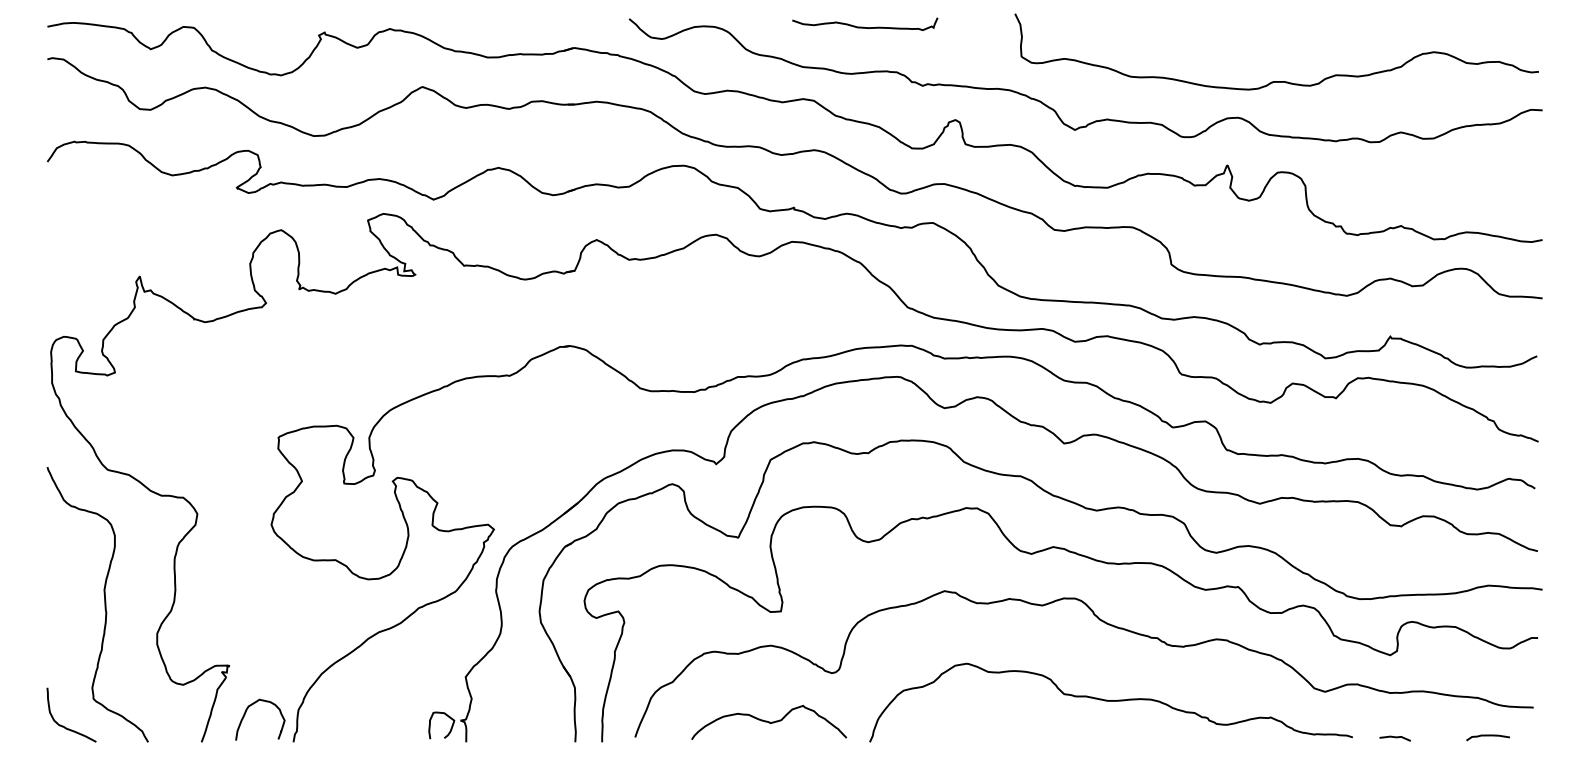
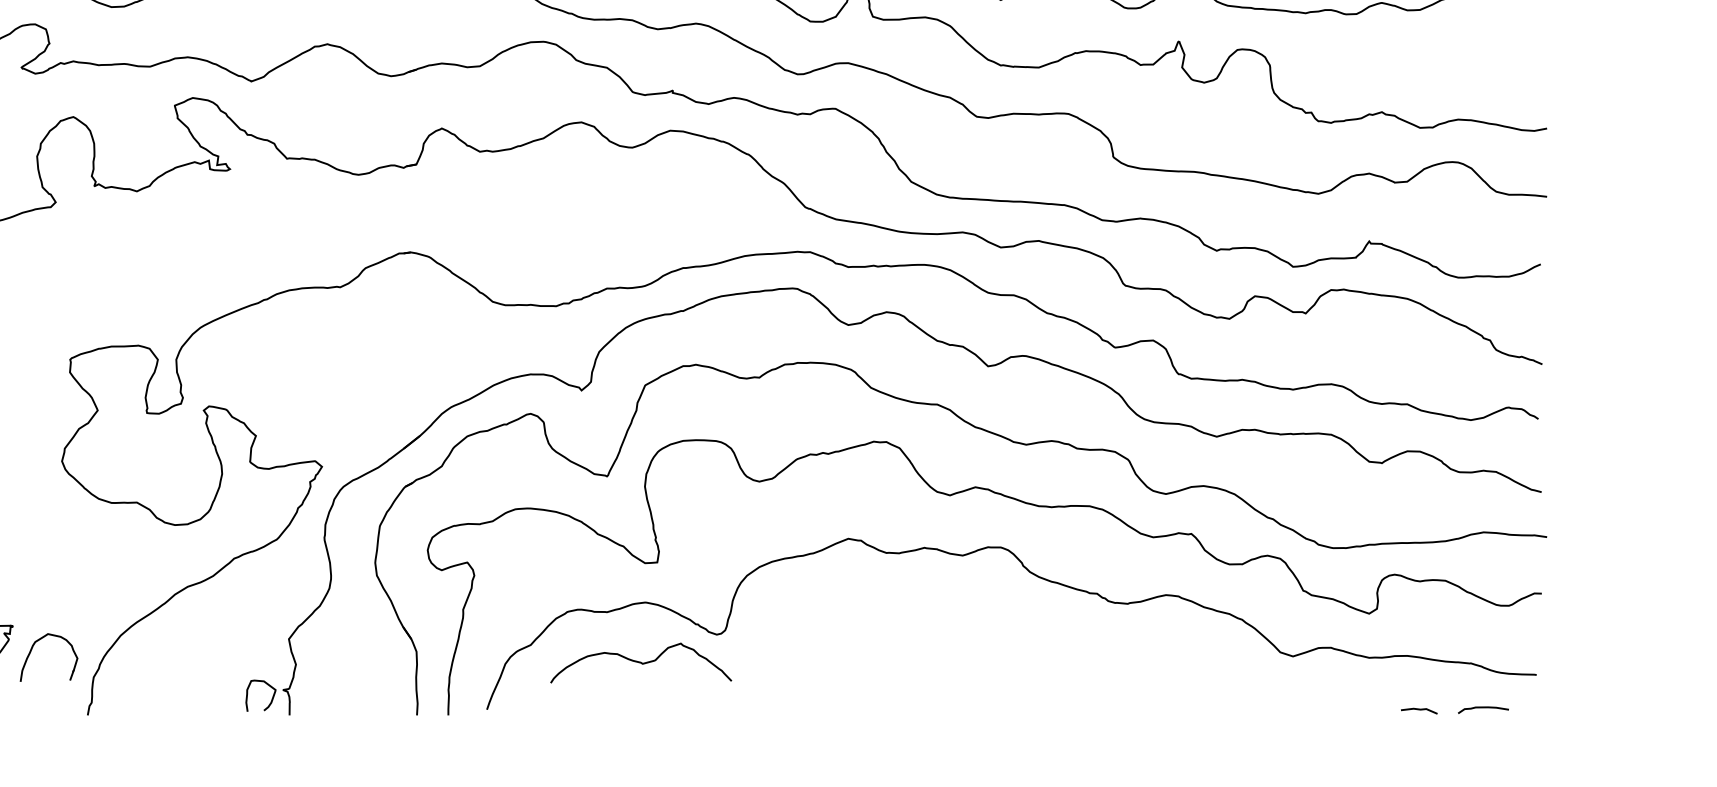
curve: (1110, 701) -> (1042, 667), removed
curve: (245, 715) -> (31, 652), moved
curve: (769, 722) -> (641, 663), moved
line: (1394, 737) -> (1418, 709), moved

